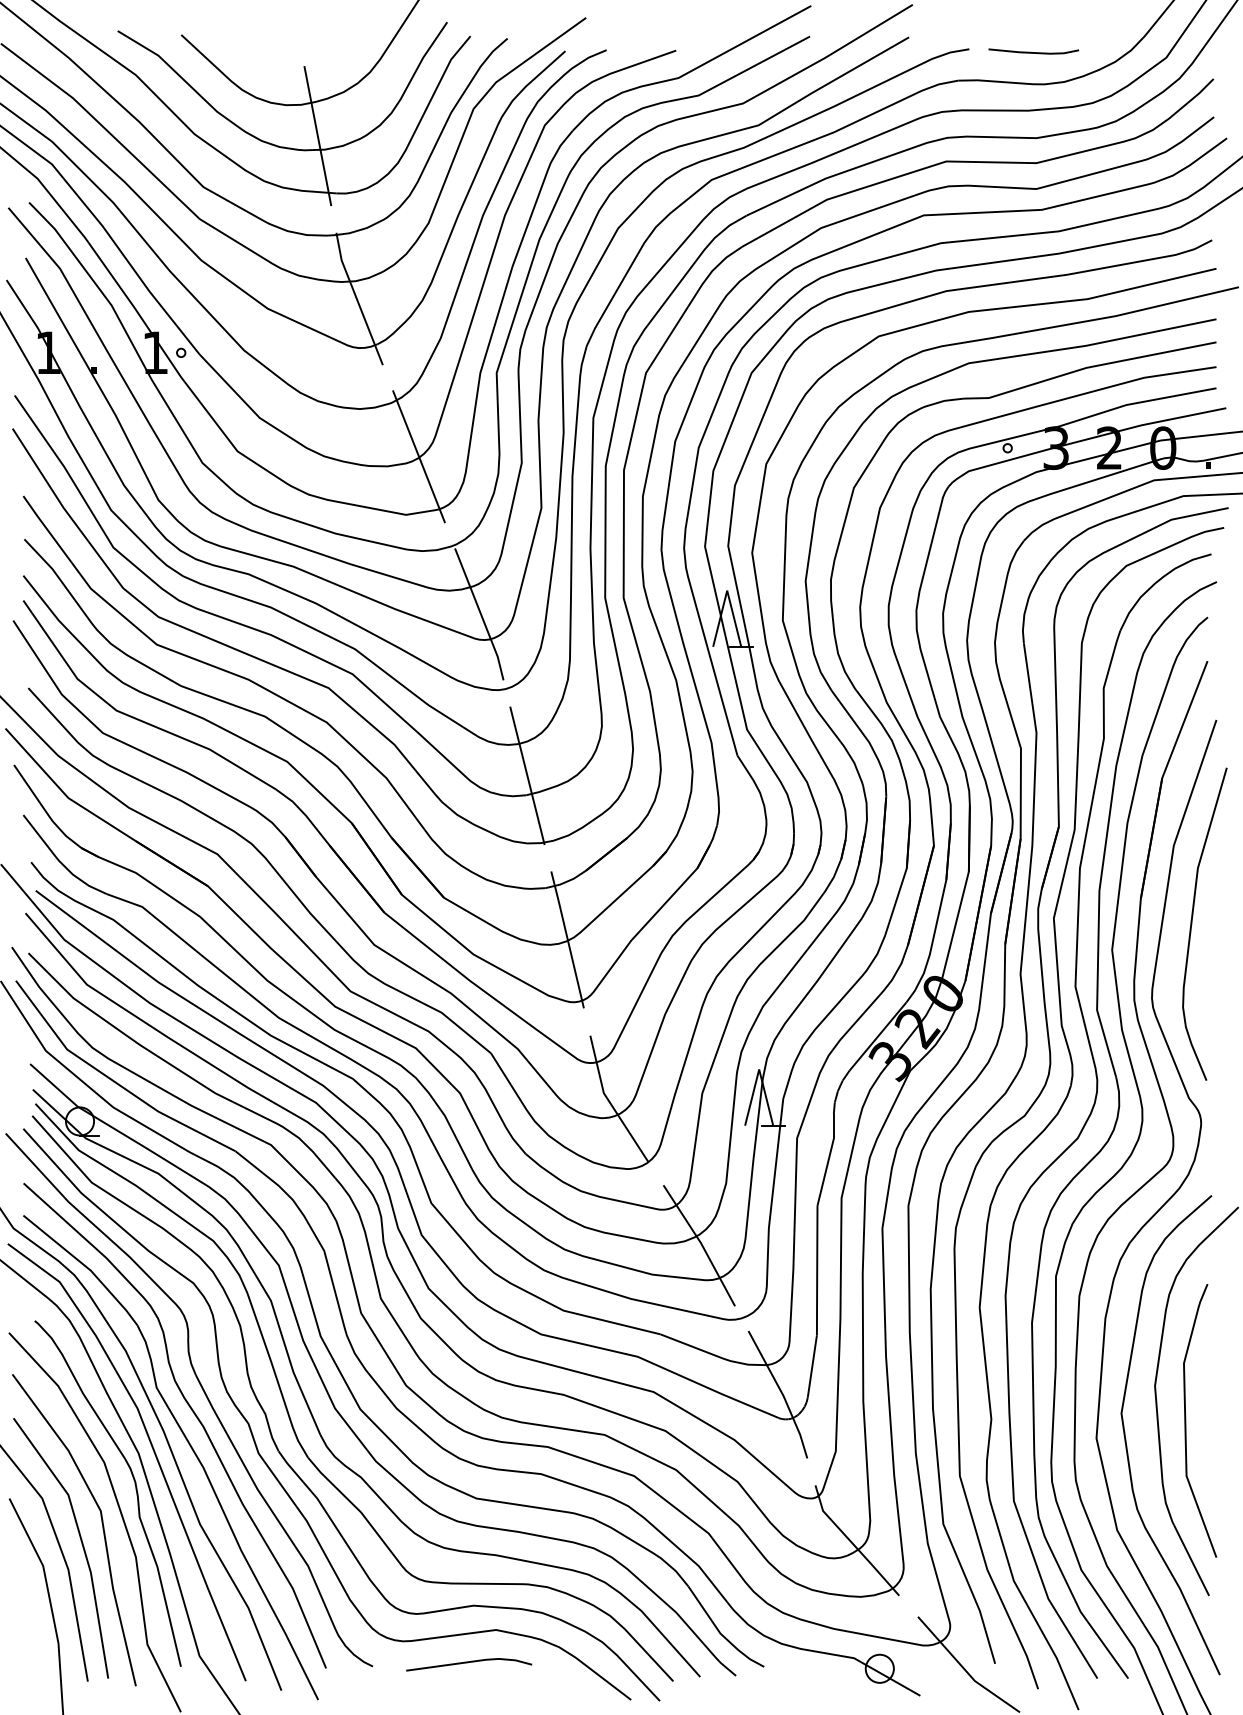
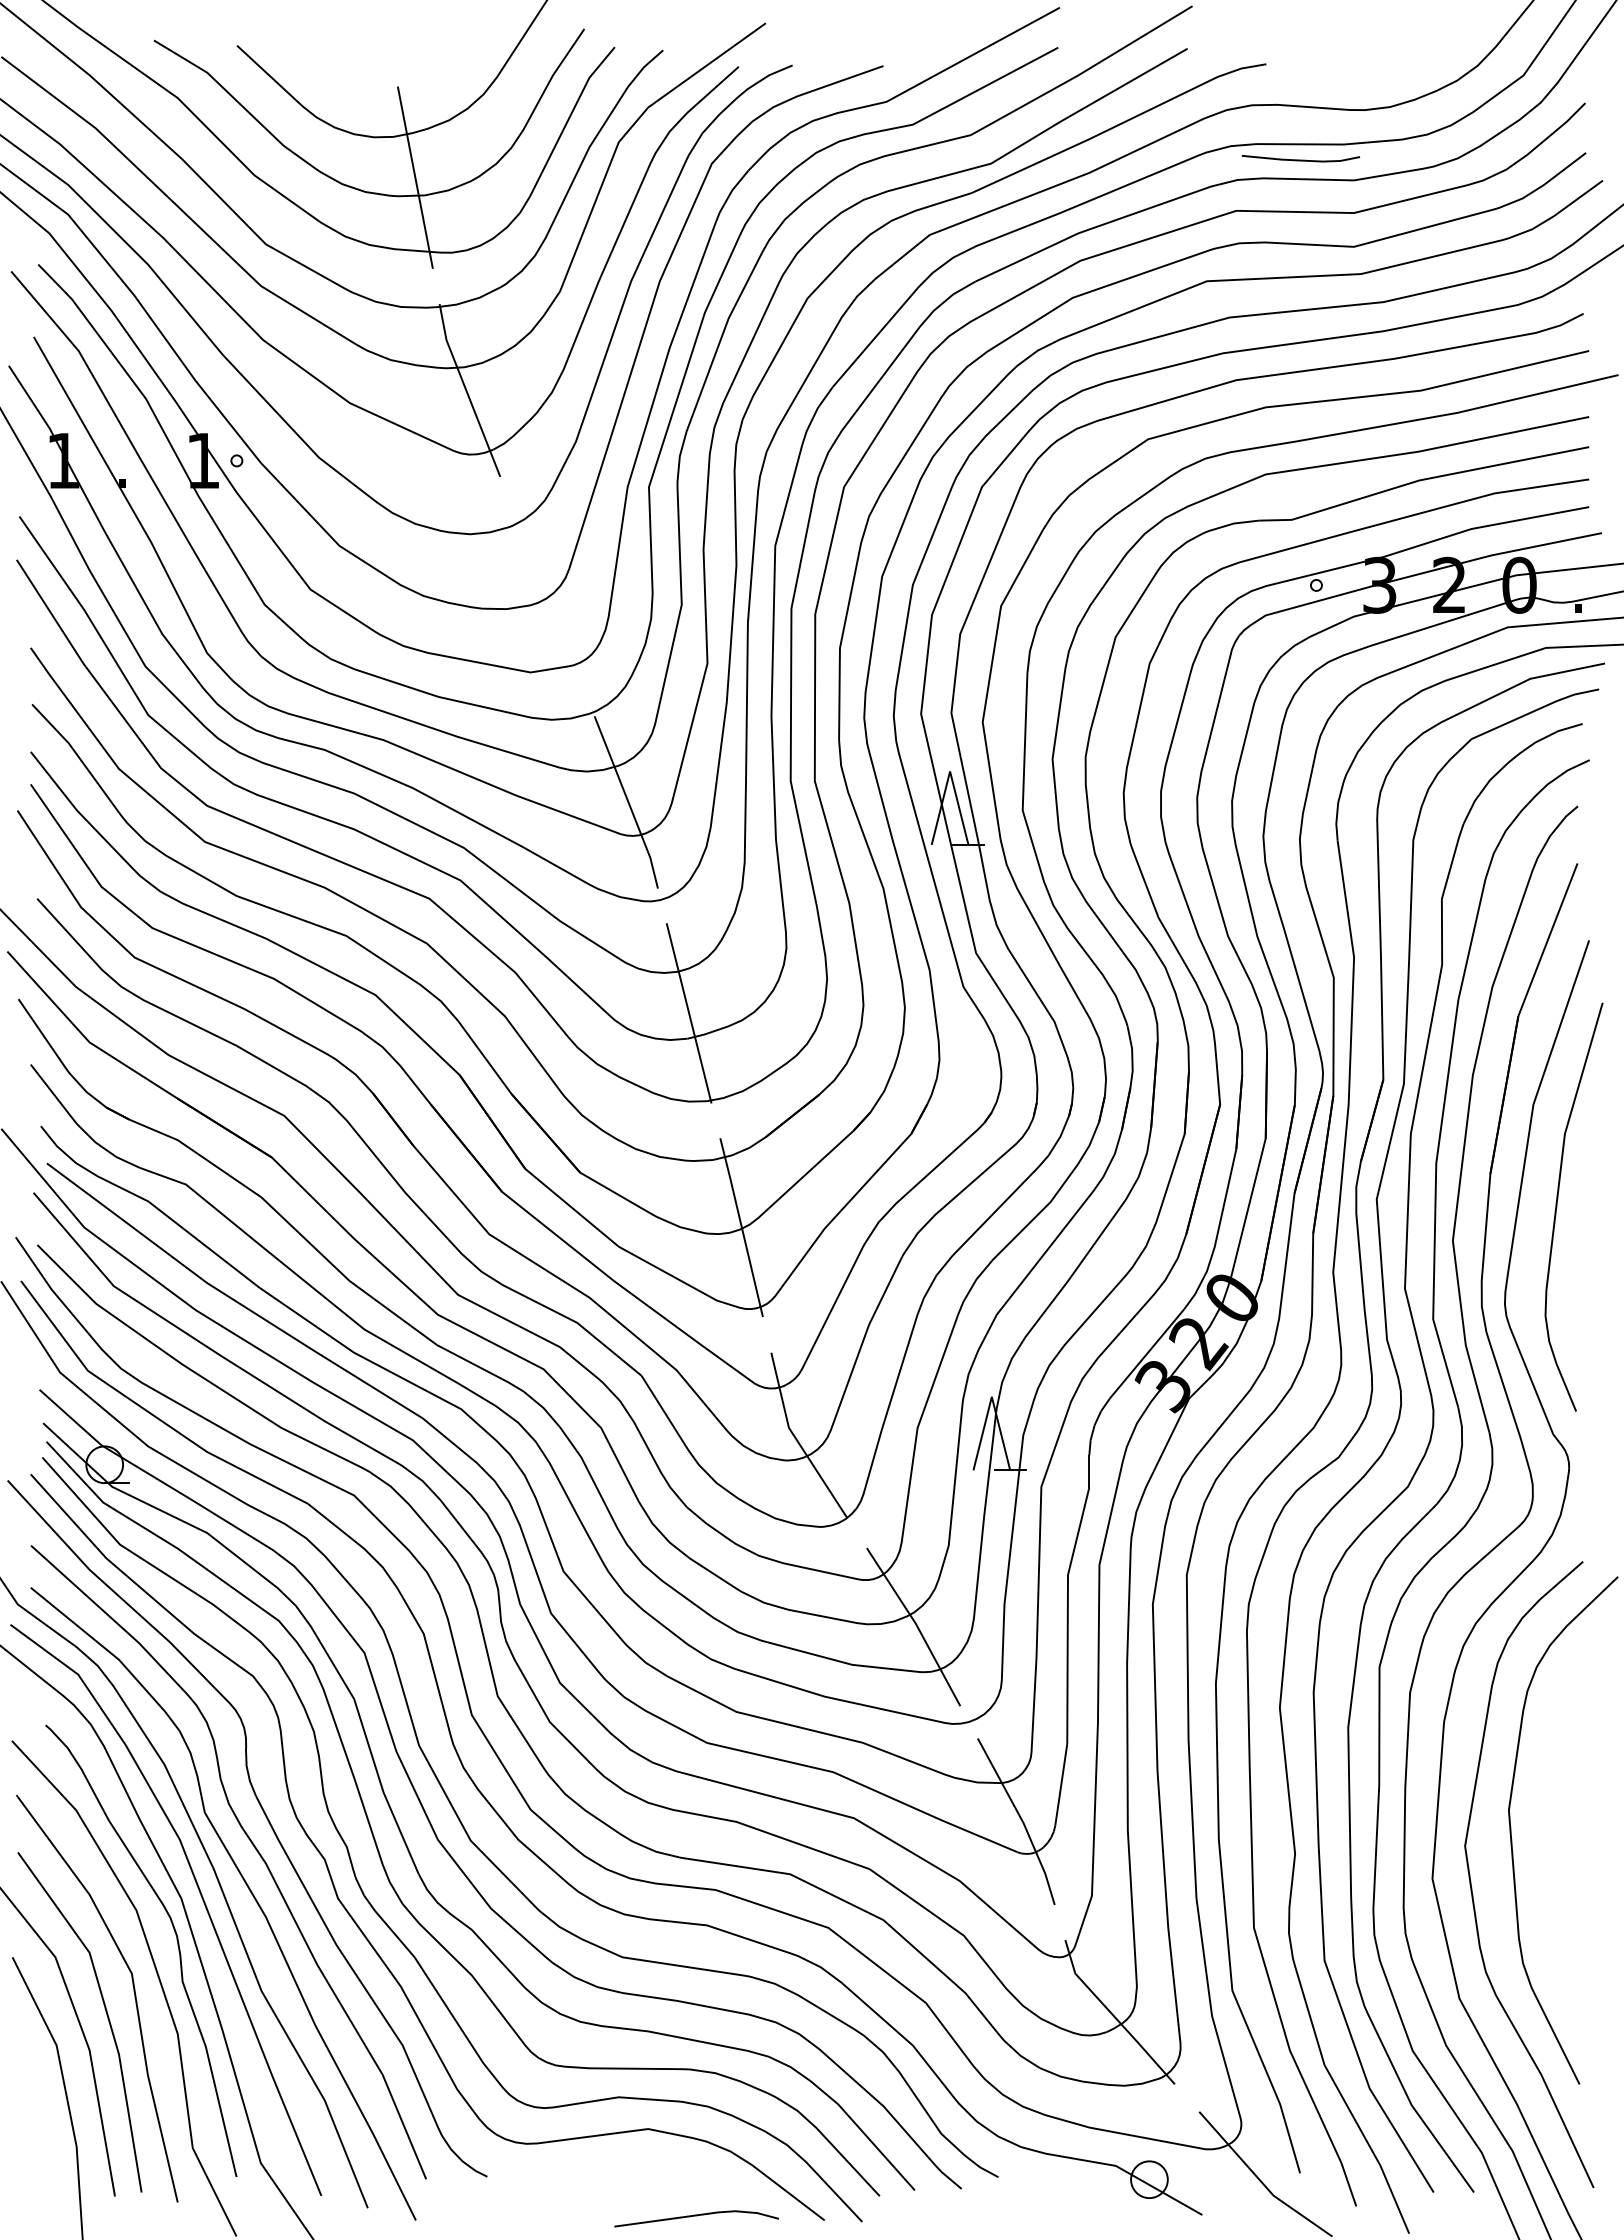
line: (1033, 52) -> (1300, 159), moved
line: (418, 456) -> (546, 596), removed
curve: (1186, 1420) -> (1550, 1855), removed
line: (468, 1663) -> (695, 2217), moved

